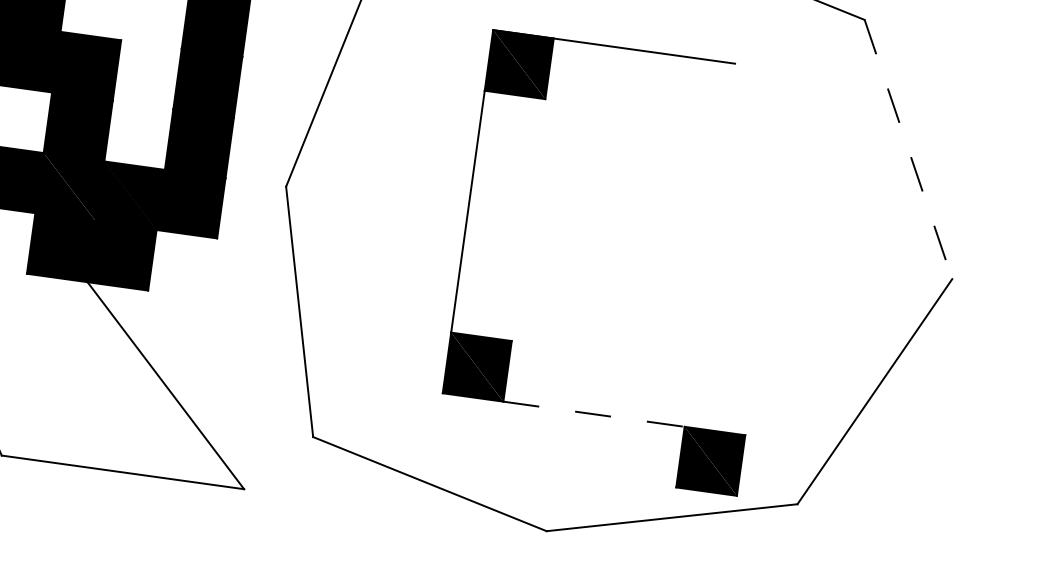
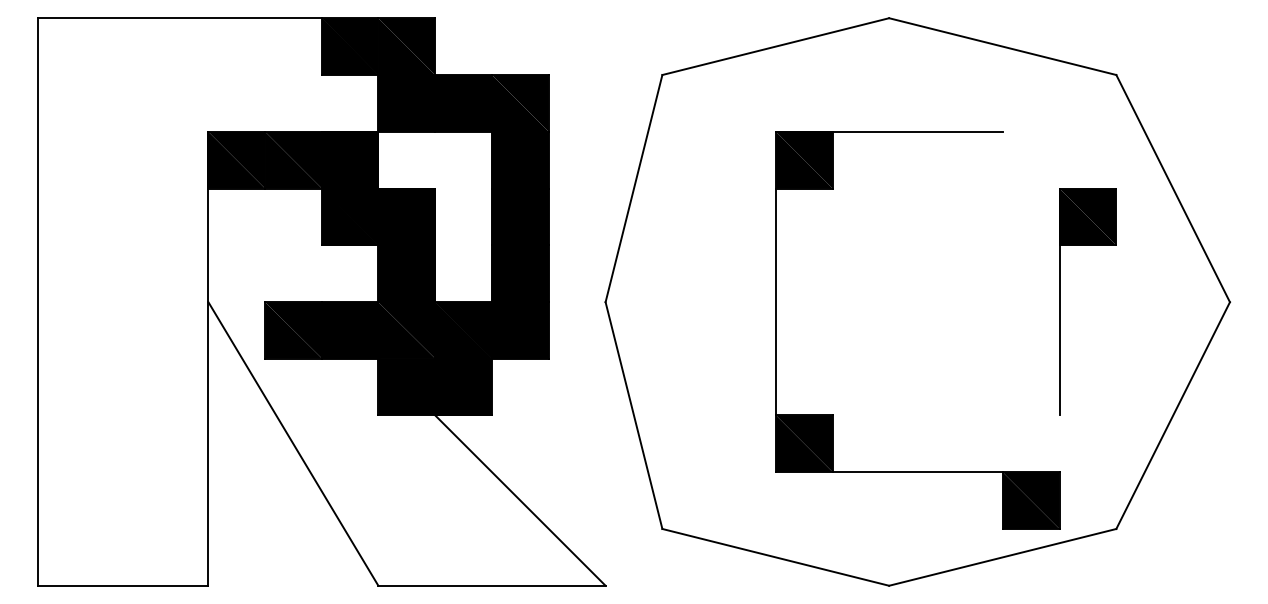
line: (908, 150) -> (1173, 189), dashed -> solid
part: (771, 253) -> (1060, 301), added
line: (593, 414) -> (917, 472), dashed -> solid

